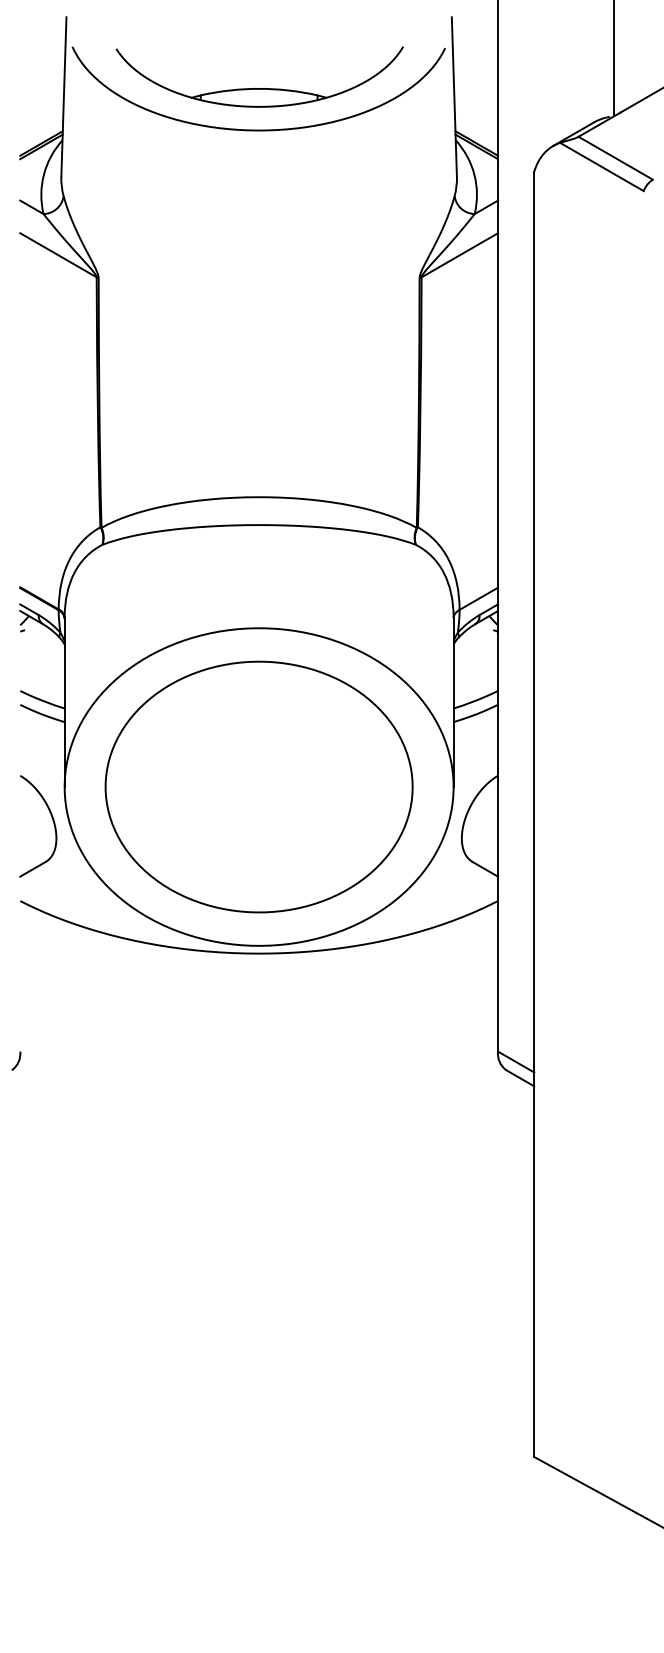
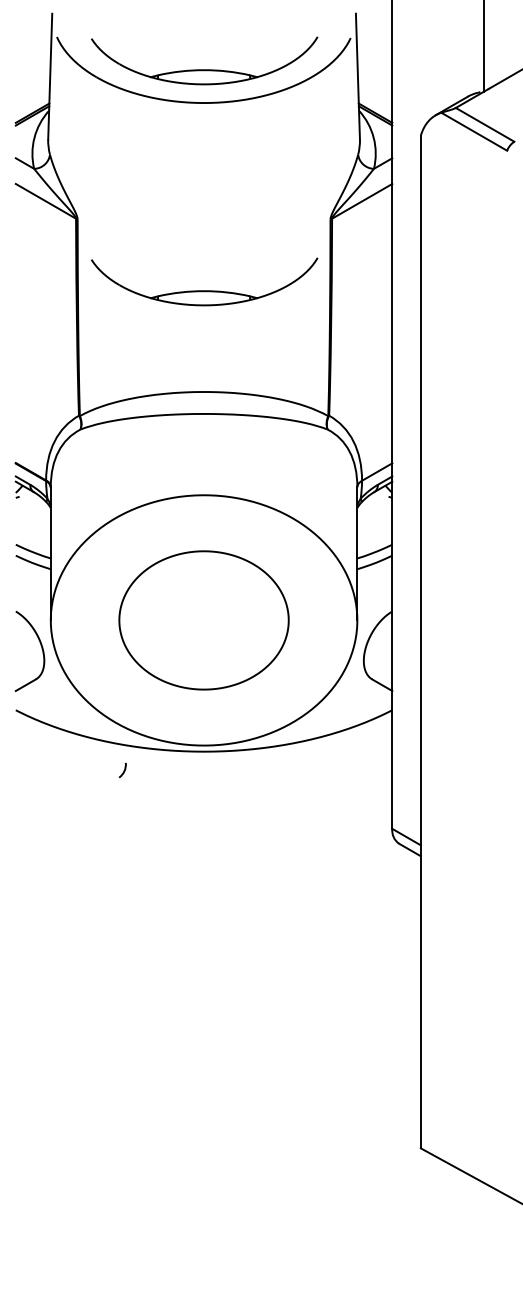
part: (259, 368) -> (204, 290), added
part: (258, 787) -> (203, 620), size x0.7
arc: (17, 1061) -> (123, 770), moved

